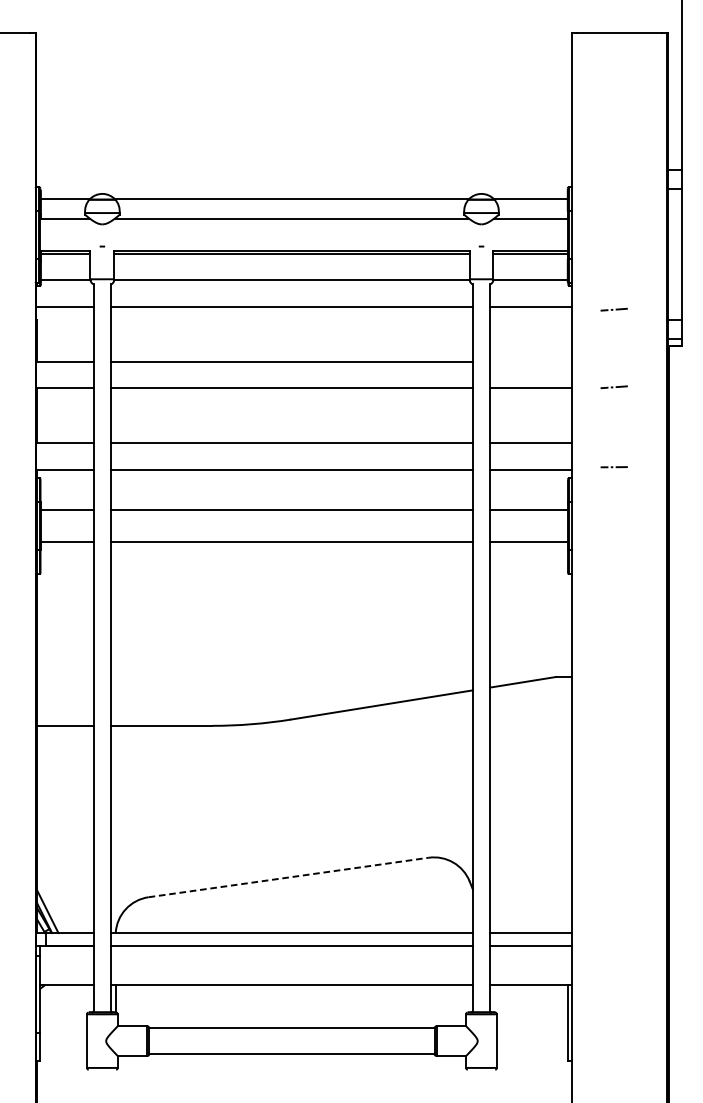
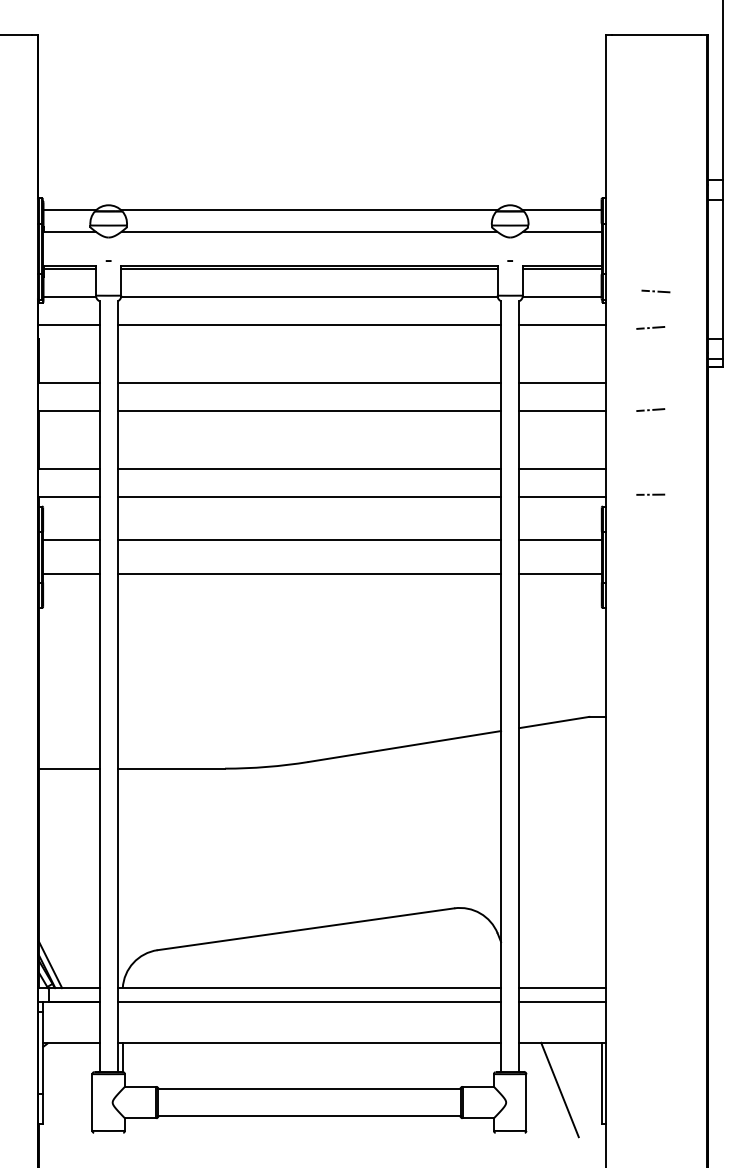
line: (618, 275) -> (655, 291), added
line: (530, 361) -> (562, 382), added
line: (289, 877) -> (306, 929), dashed -> solid
line: (528, 1028) -> (559, 1089), added

